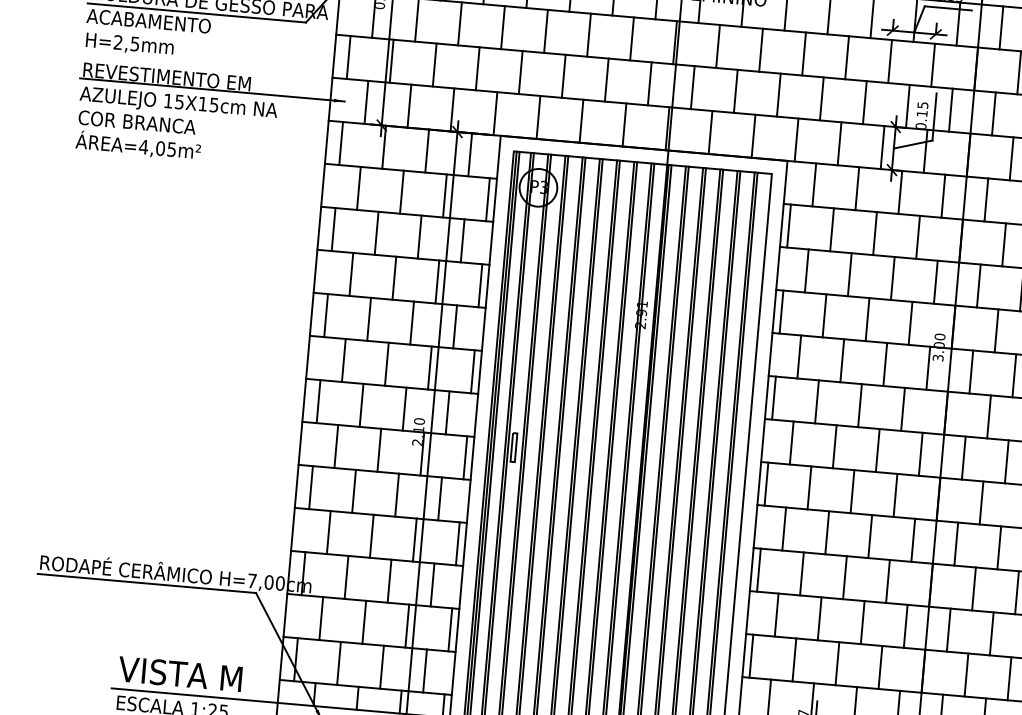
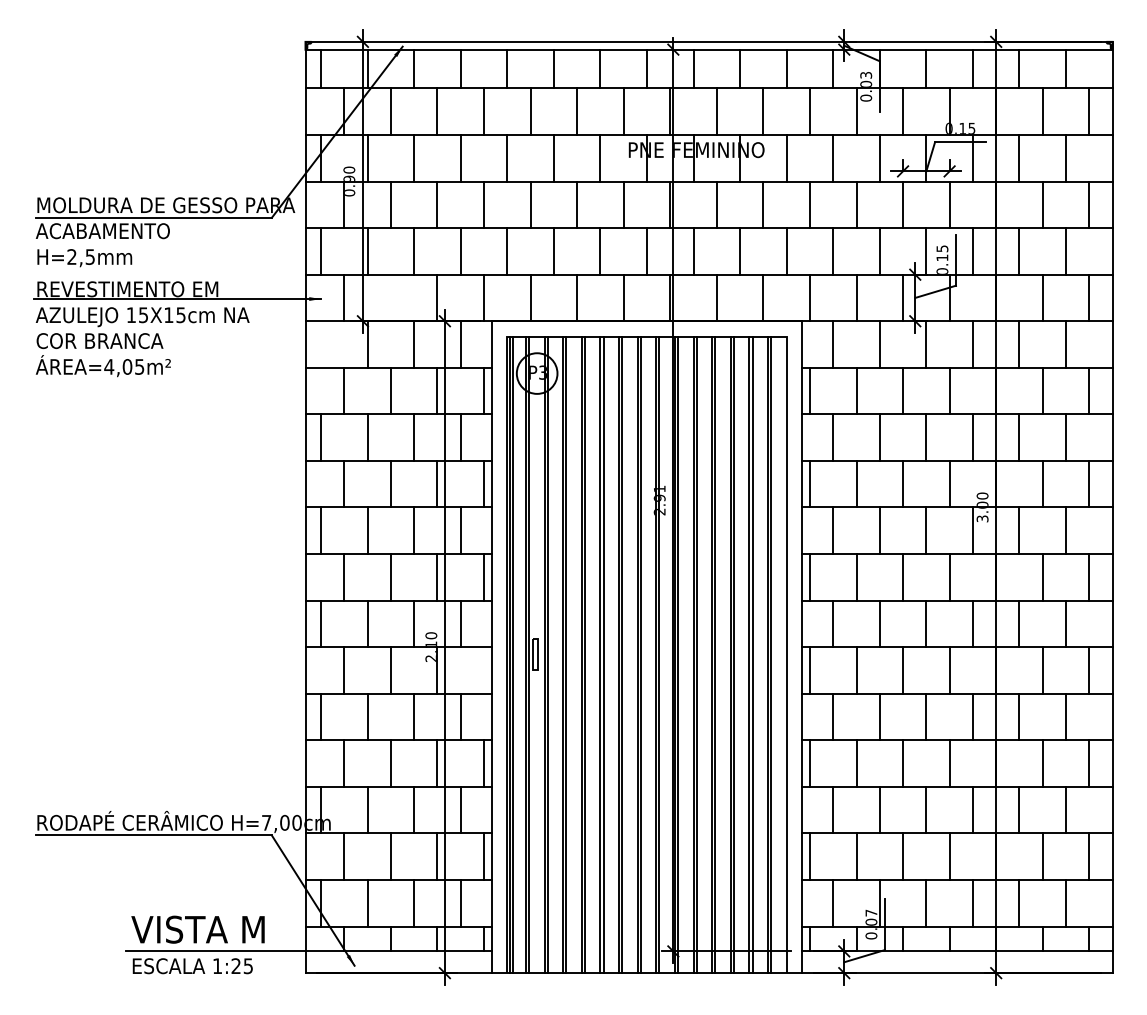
line: (409, 105) -> (390, 297), removed
line: (341, 143) -> (321, 344), removed
line: (464, 457) -> (483, 670), removed

